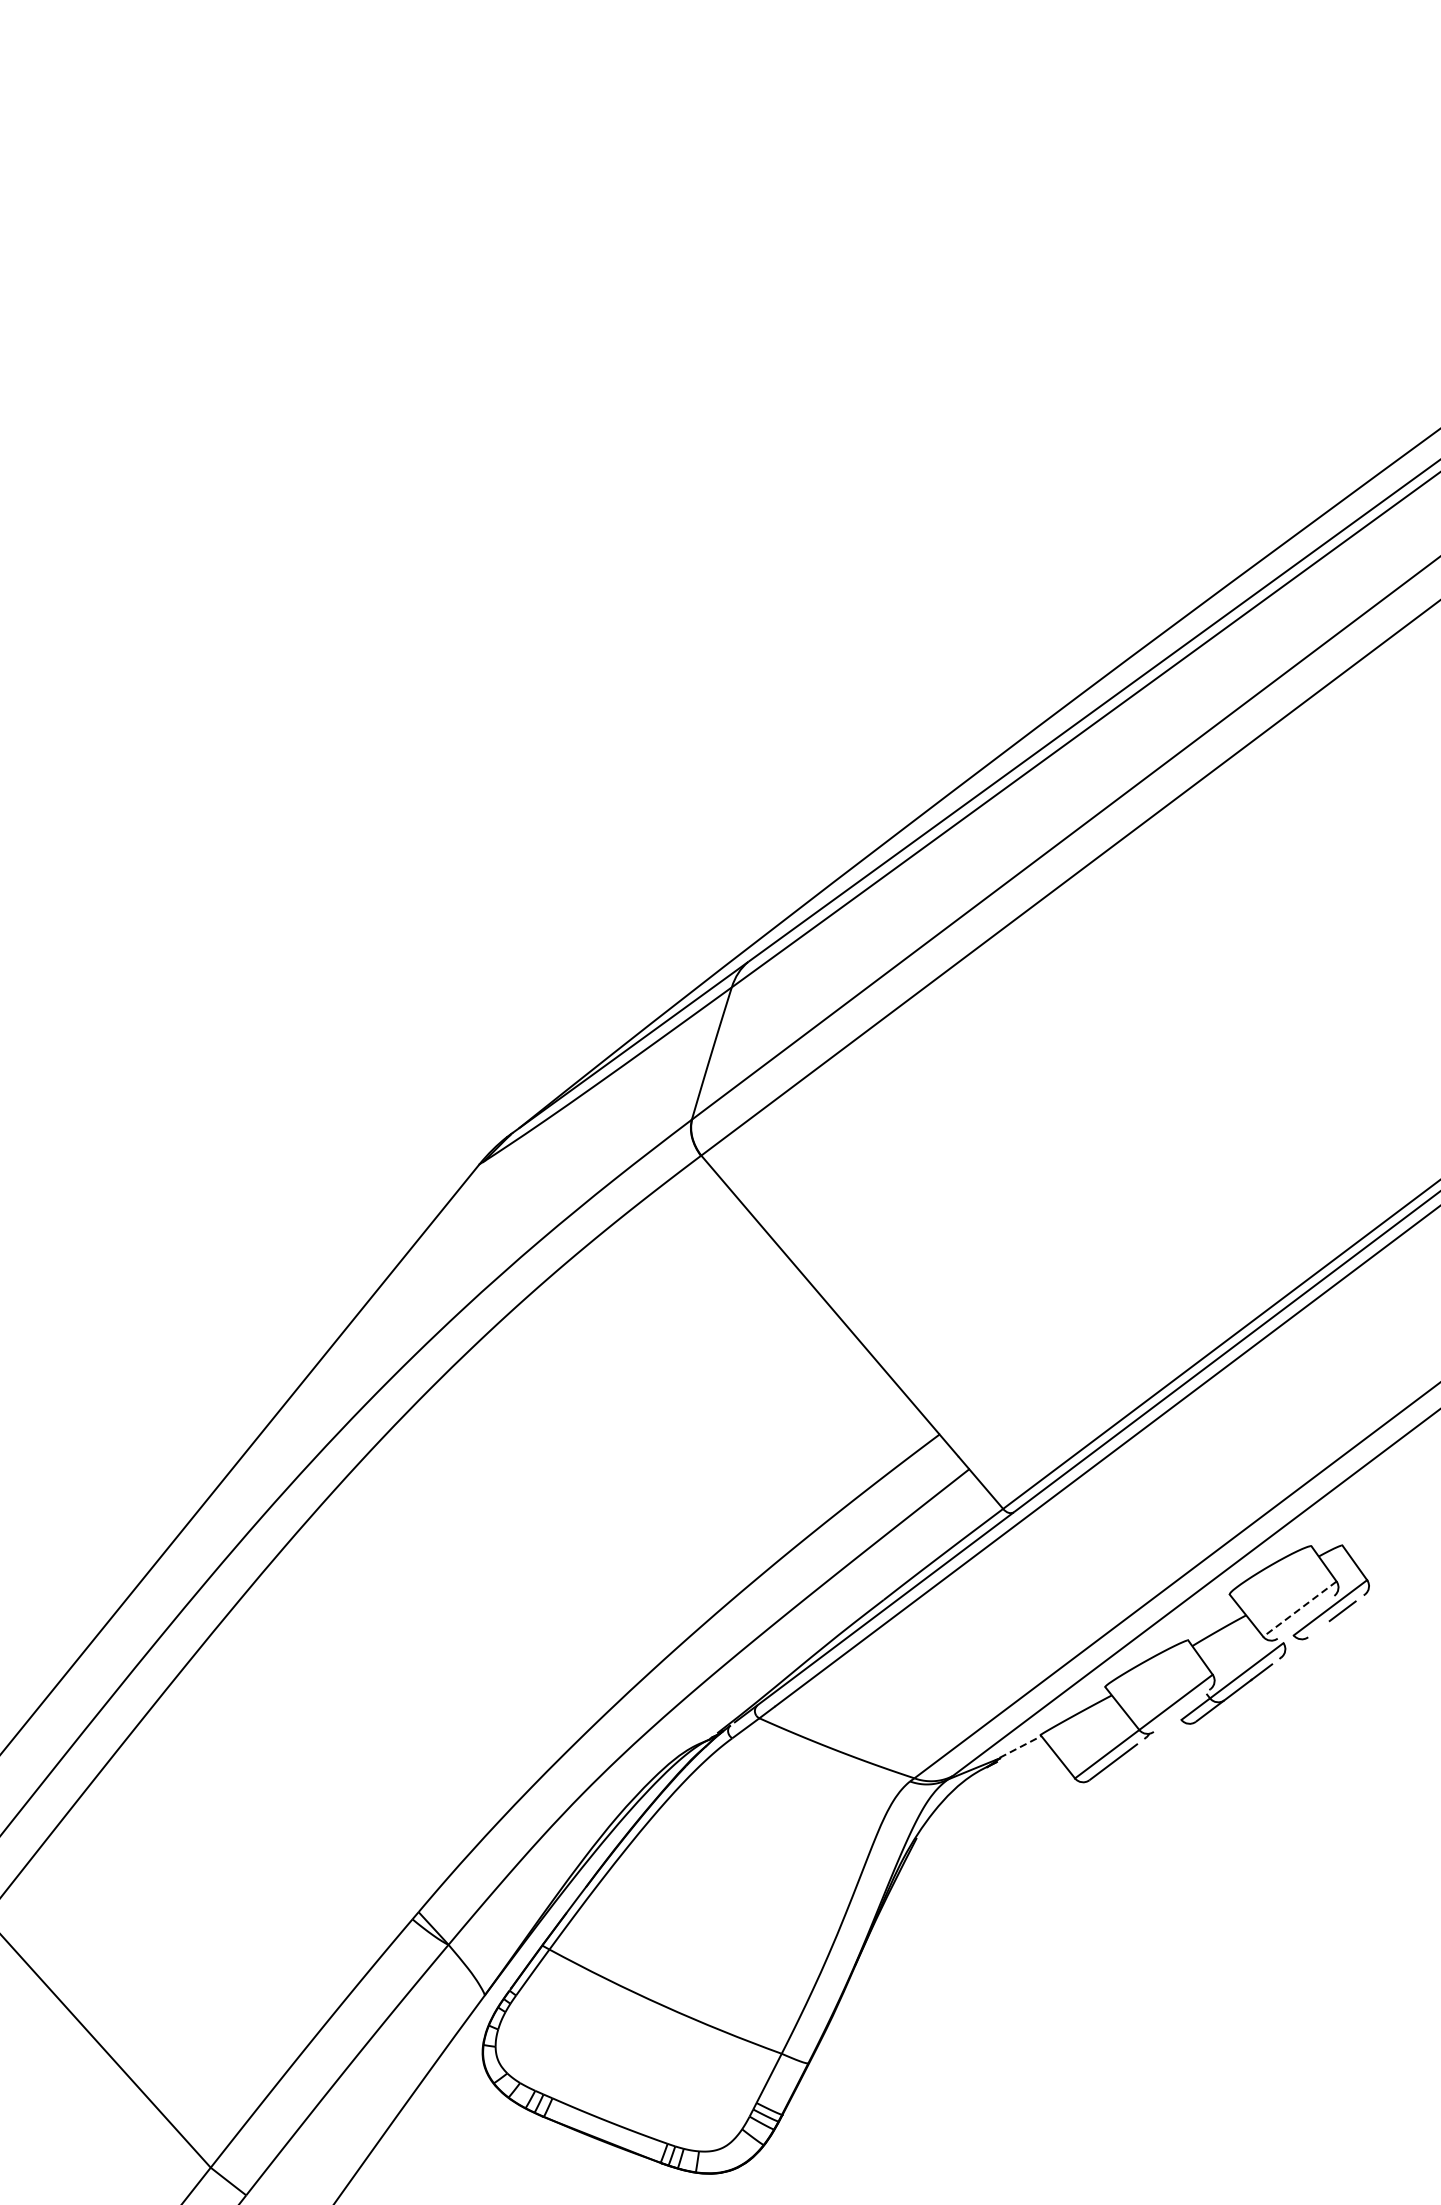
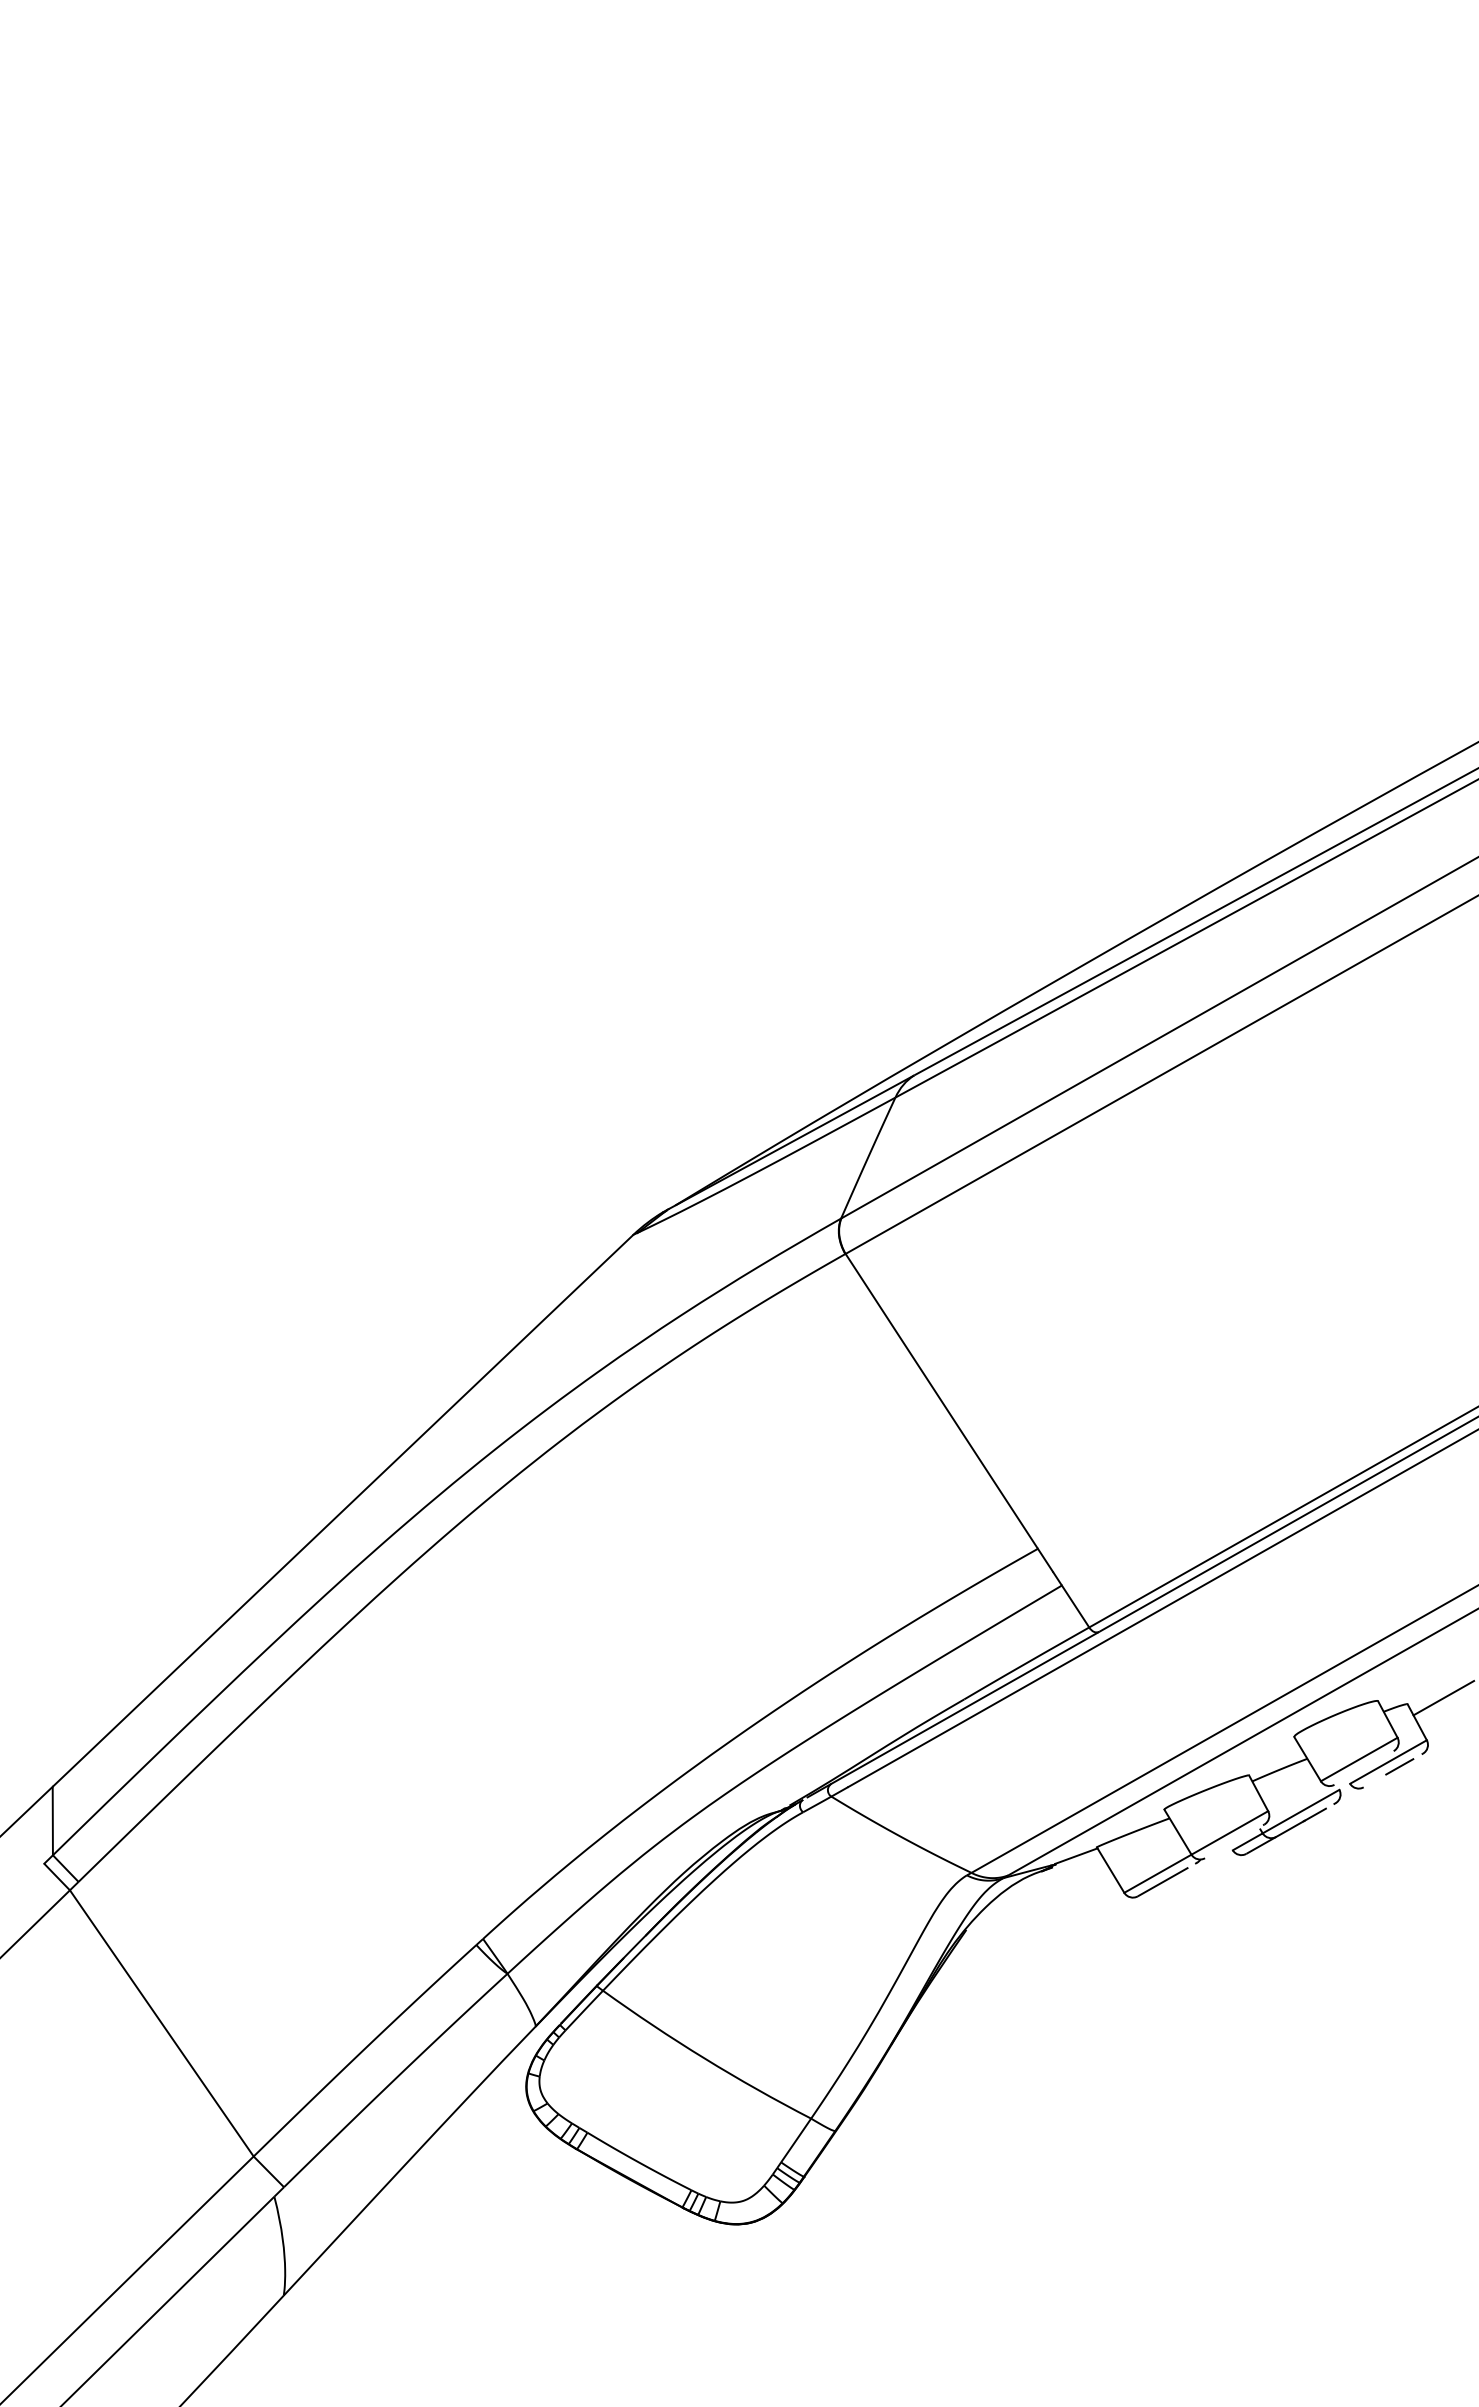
line: (1378, 1533) -> (1443, 1697), added
line: (1299, 1609) -> (1358, 1759), dashed -> solid
line: (1020, 1747) -> (1076, 1856), dashed -> solid

